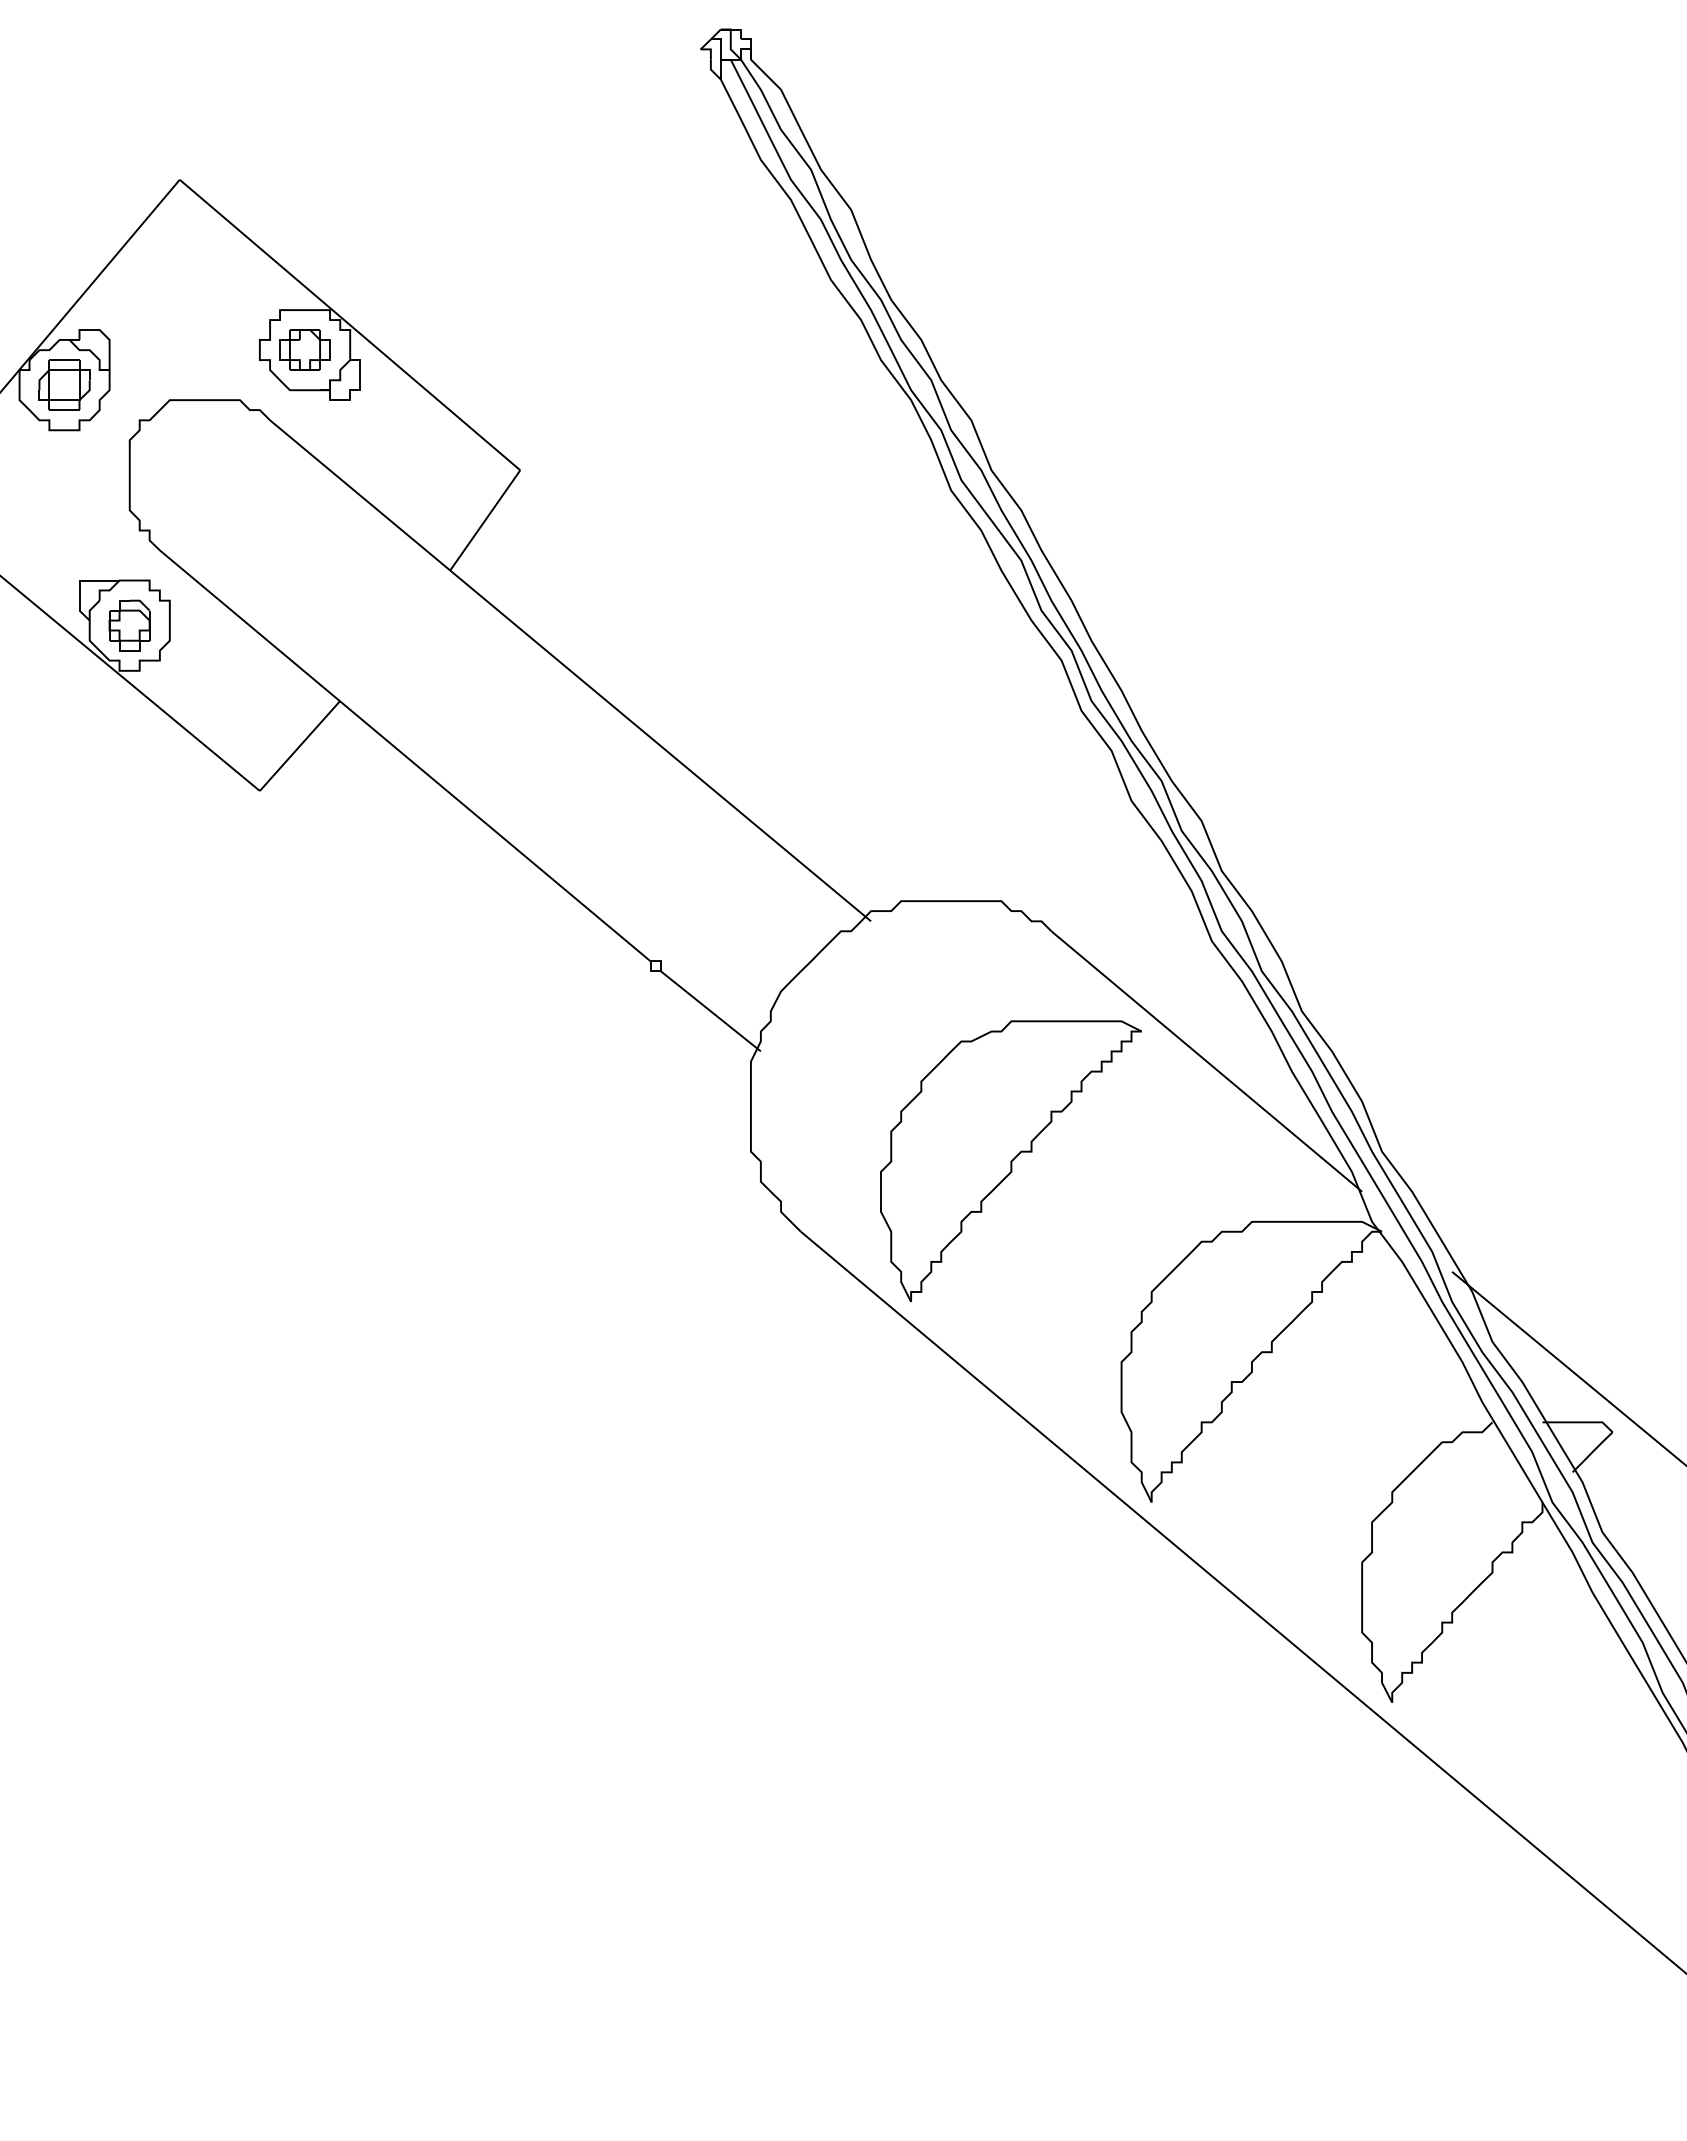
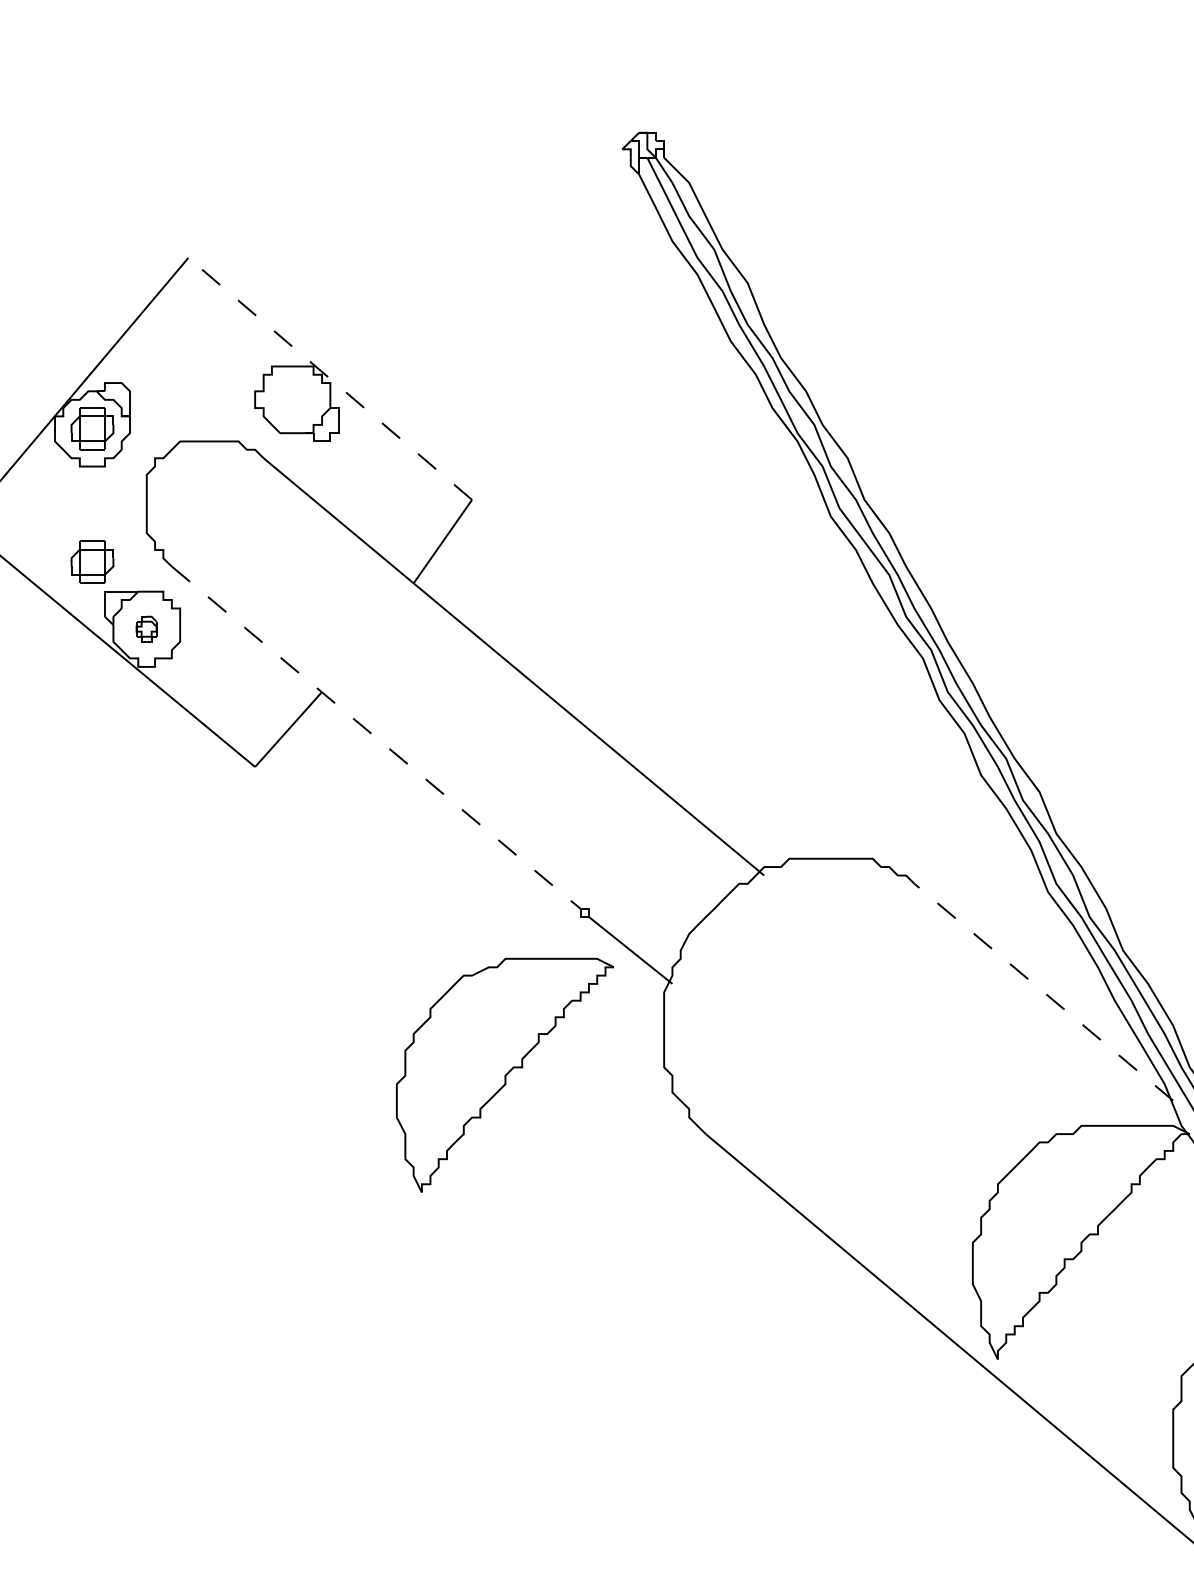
line: (350, 325) -> (330, 379), solid -> dashed
part: (304, 349) -> (292, 399), removed
part: (64, 544) -> (92, 561), added
part: (129, 625) -> (146, 629), size x0.6
line: (405, 756) -> (376, 738), solid -> dashed
line: (1206, 1061) -> (1043, 992), solid -> dashed
part: (1010, 1161) -> (504, 1075), moved

